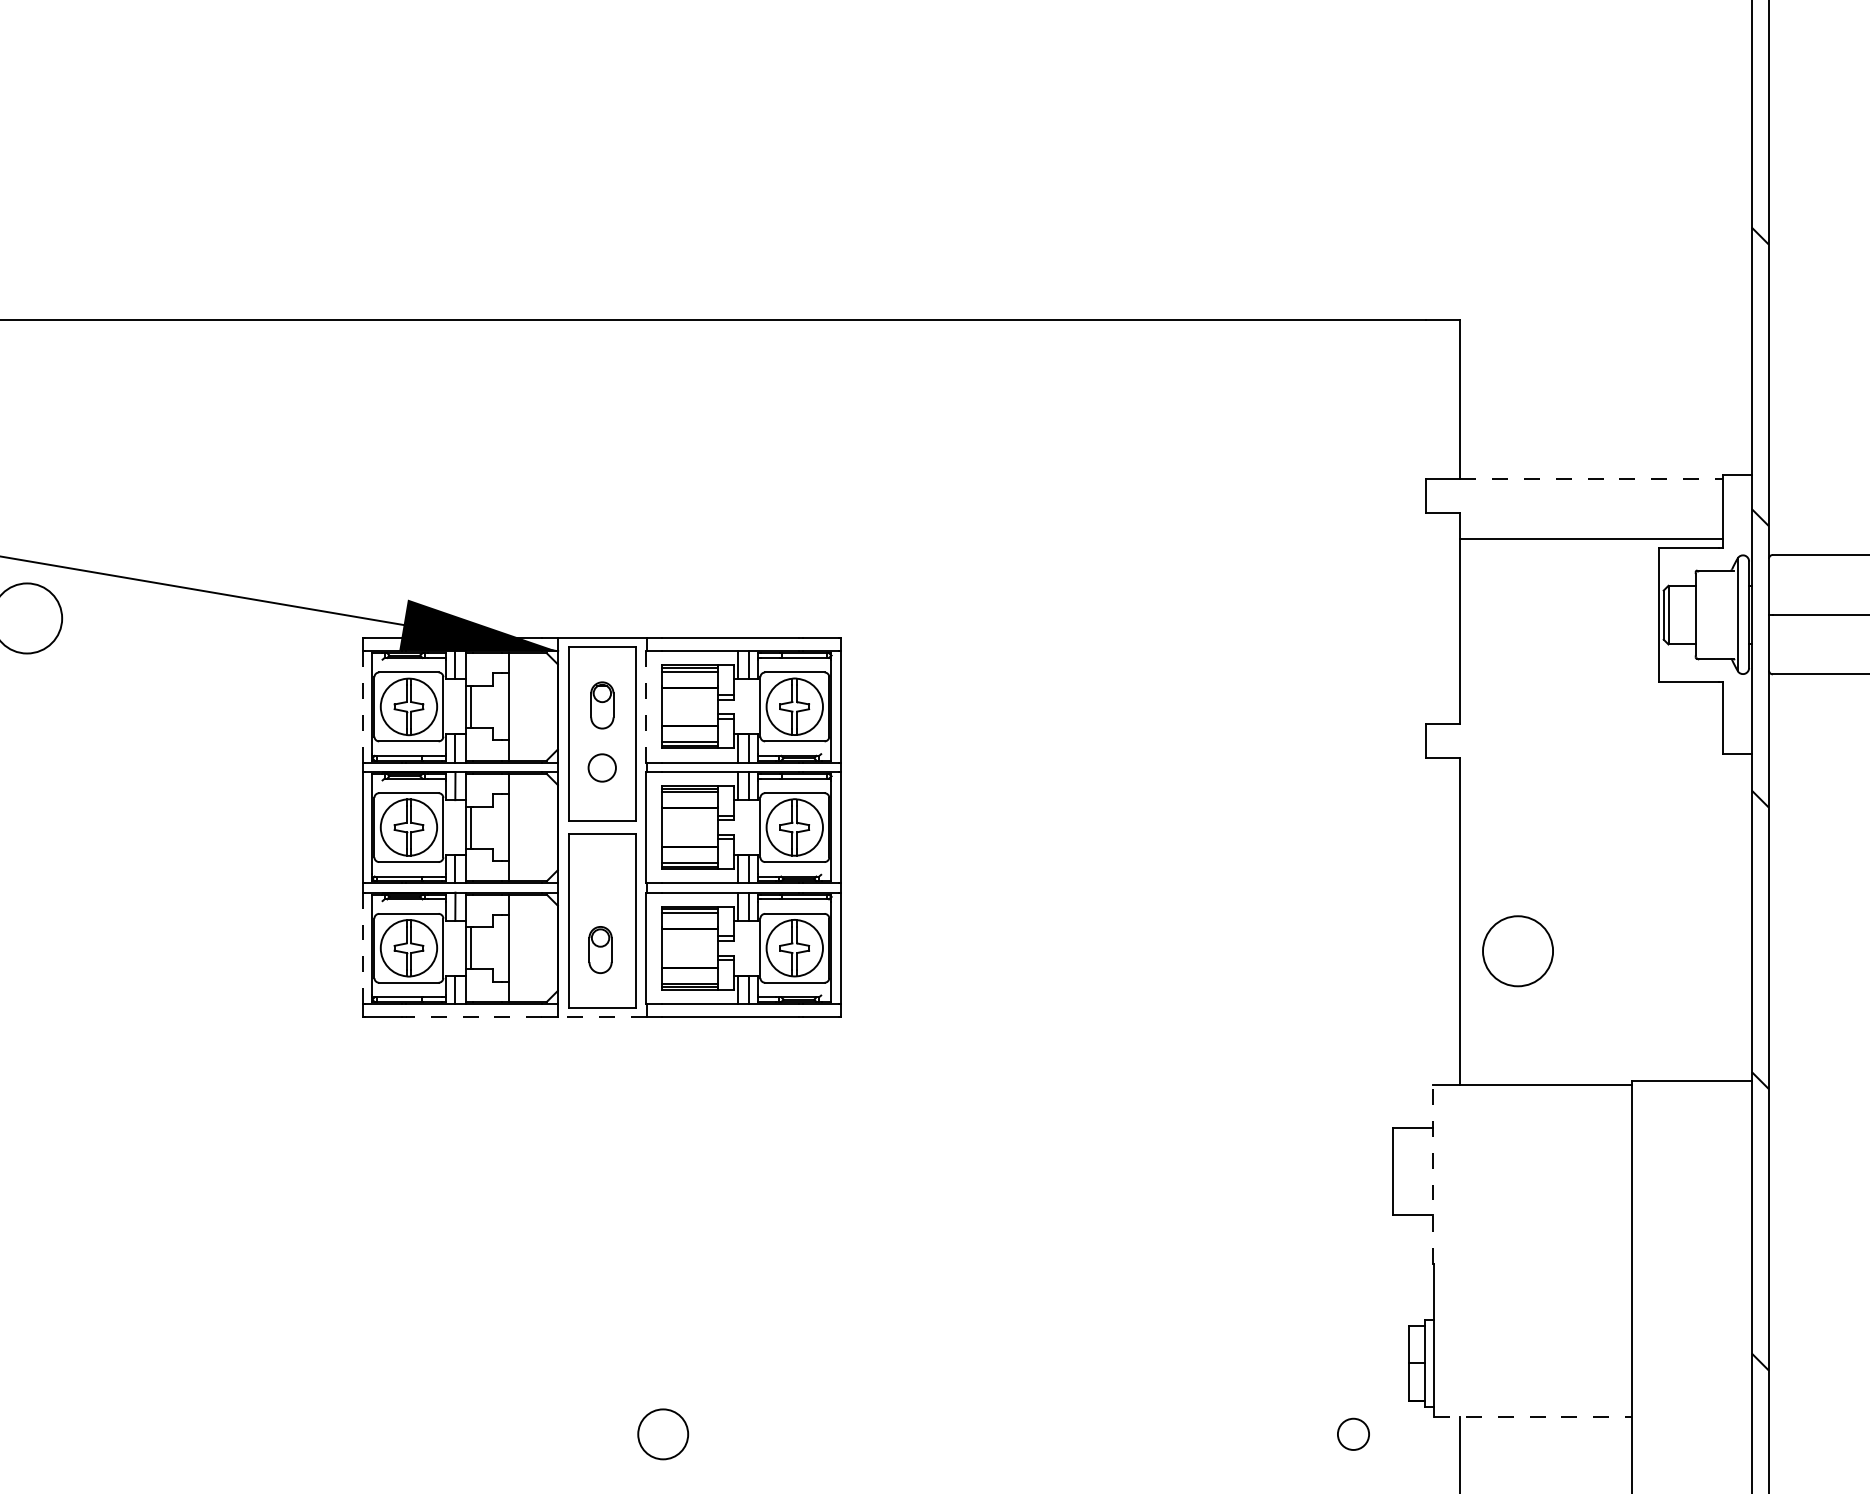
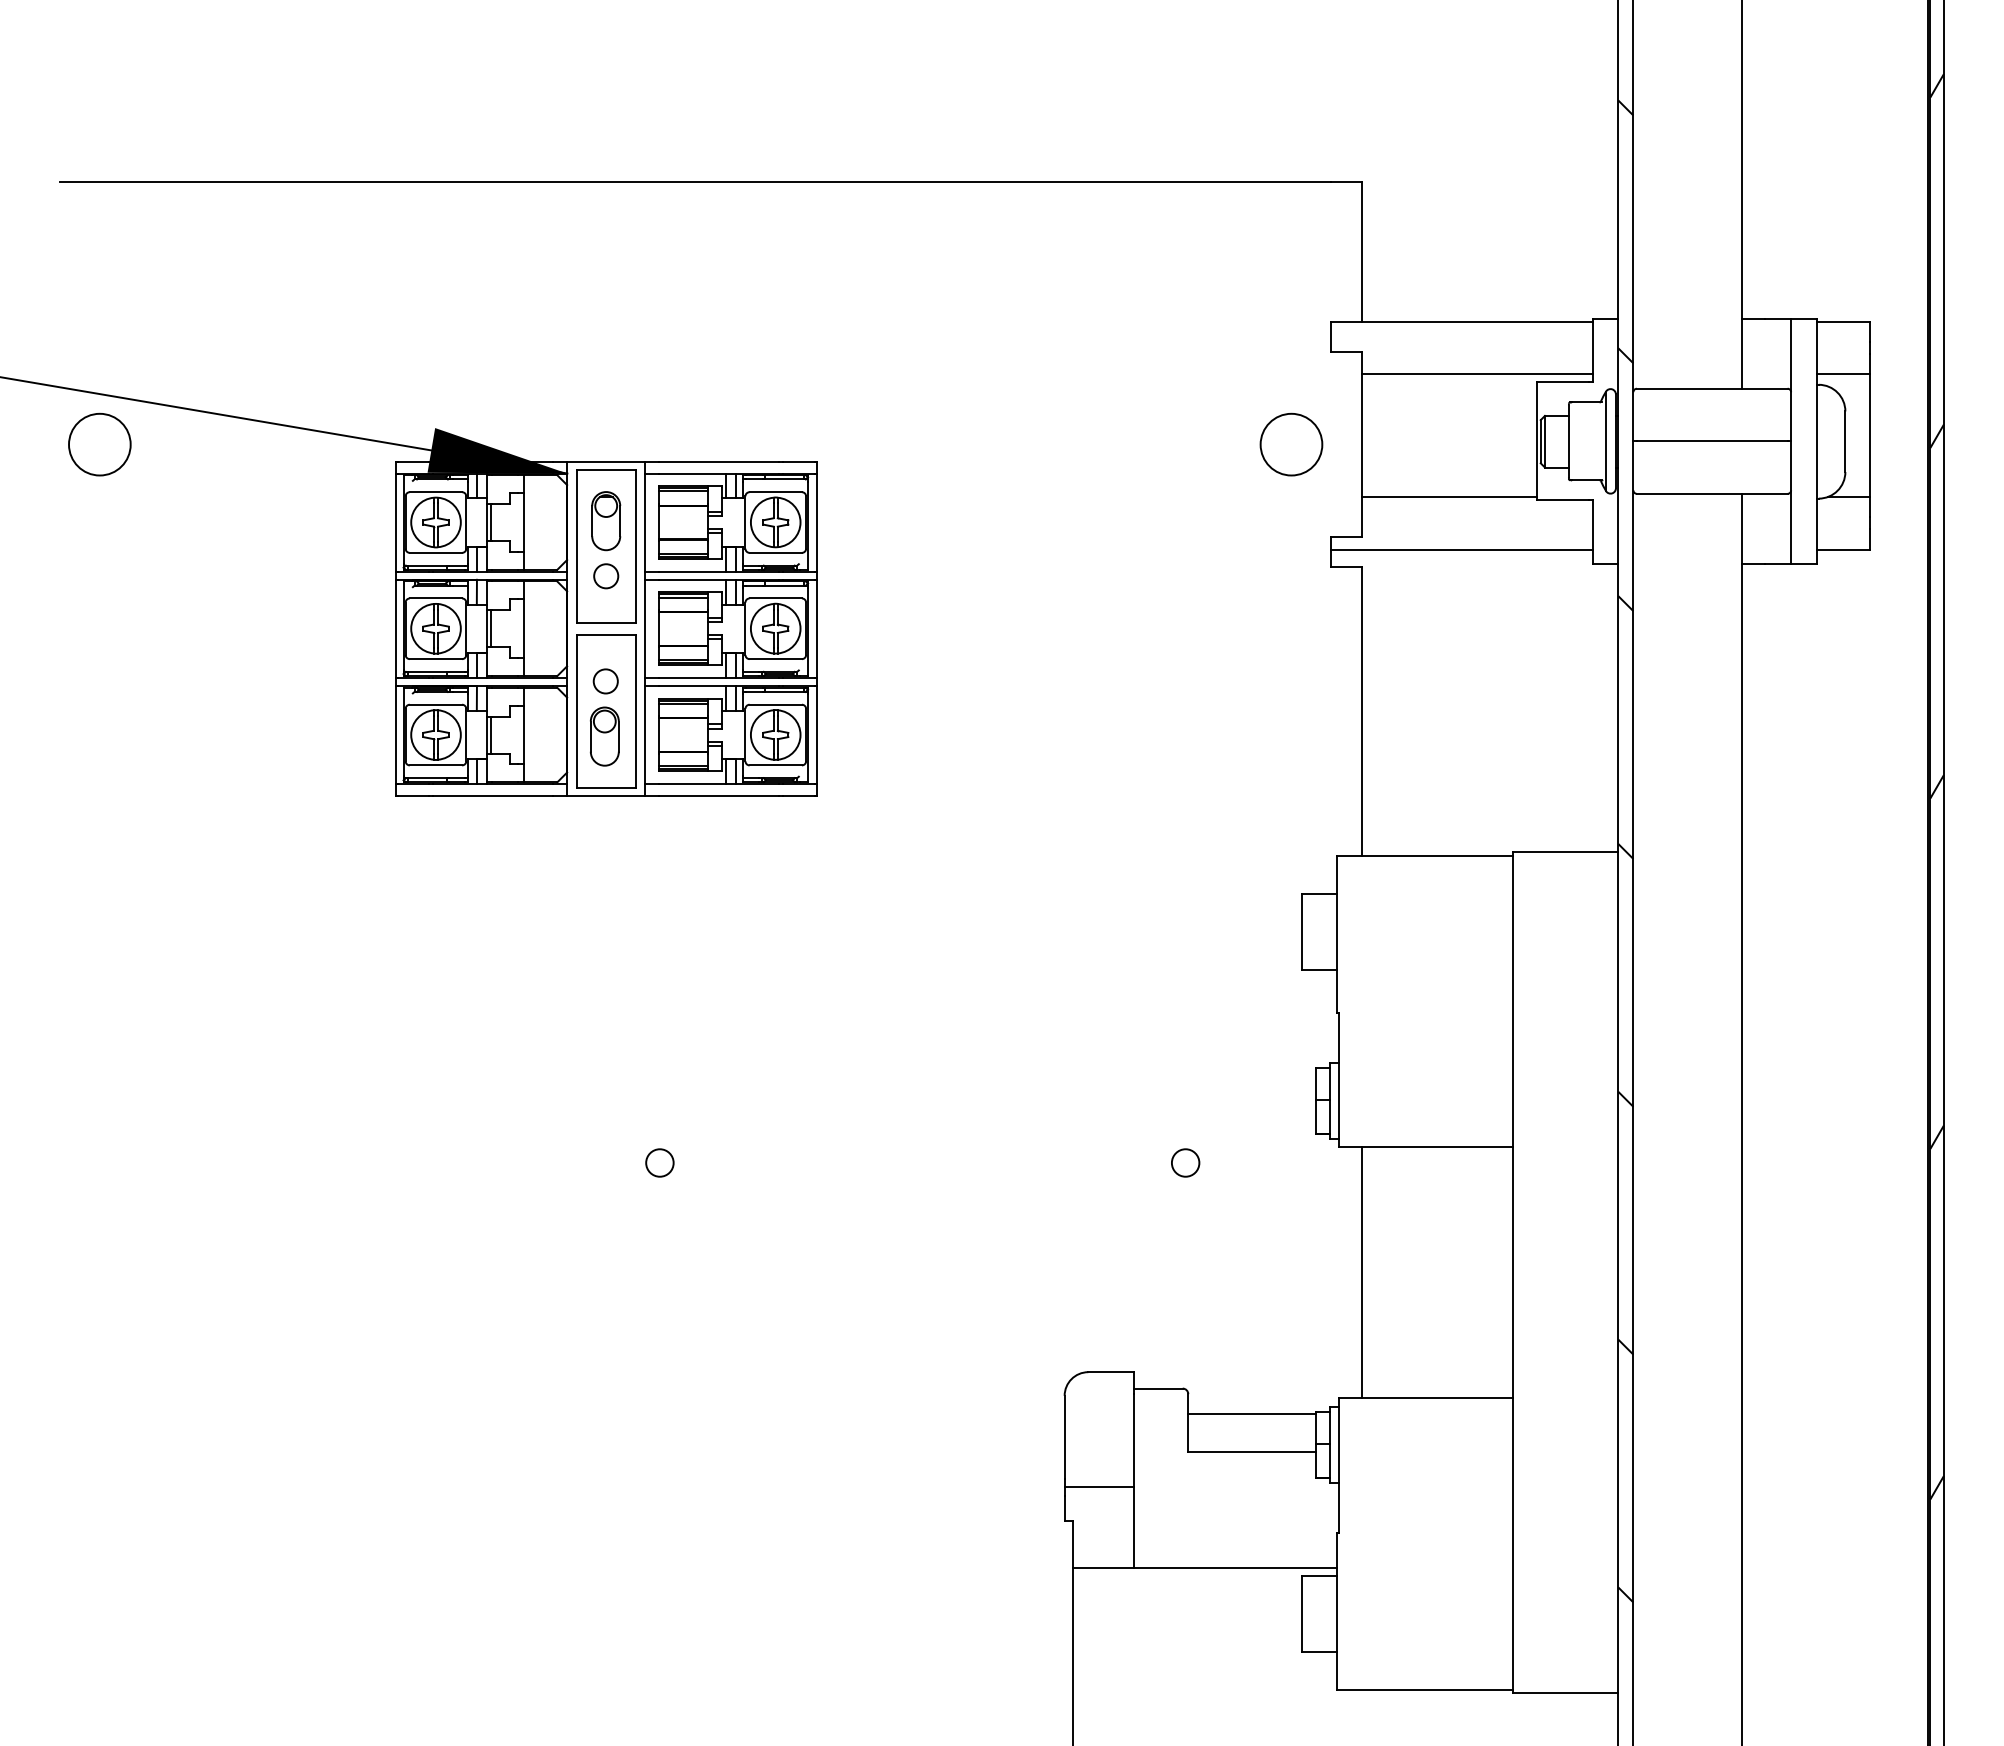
line: (1591, 478) -> (1477, 321), dashed -> solid
line: (1558, 678) -> (1448, 497), added
part: (602, 705) -> (606, 521), size x1.43
line: (362, 706) -> (395, 522), dashed -> solid
line: (646, 706) -> (645, 522), dashed -> solid
line: (1574, 737) -> (1462, 549), added
circle: (601, 887) -> (605, 681), added
line: (362, 947) -> (395, 734), dashed -> solid
part: (600, 949) -> (604, 736), size x1.43
circle: (1518, 951) -> (1291, 444), moved
line: (473, 1016) -> (492, 795), dashed -> solid
line: (602, 1016) -> (606, 795), dashed -> solid
line: (1432, 1174) -> (1337, 934), dashed -> solid
line: (1533, 1416) -> (1426, 1147), dashed -> solid
circle: (662, 1433) -> (659, 1162), size x0.62
circle: (1353, 1433) -> (1185, 1162), moved

